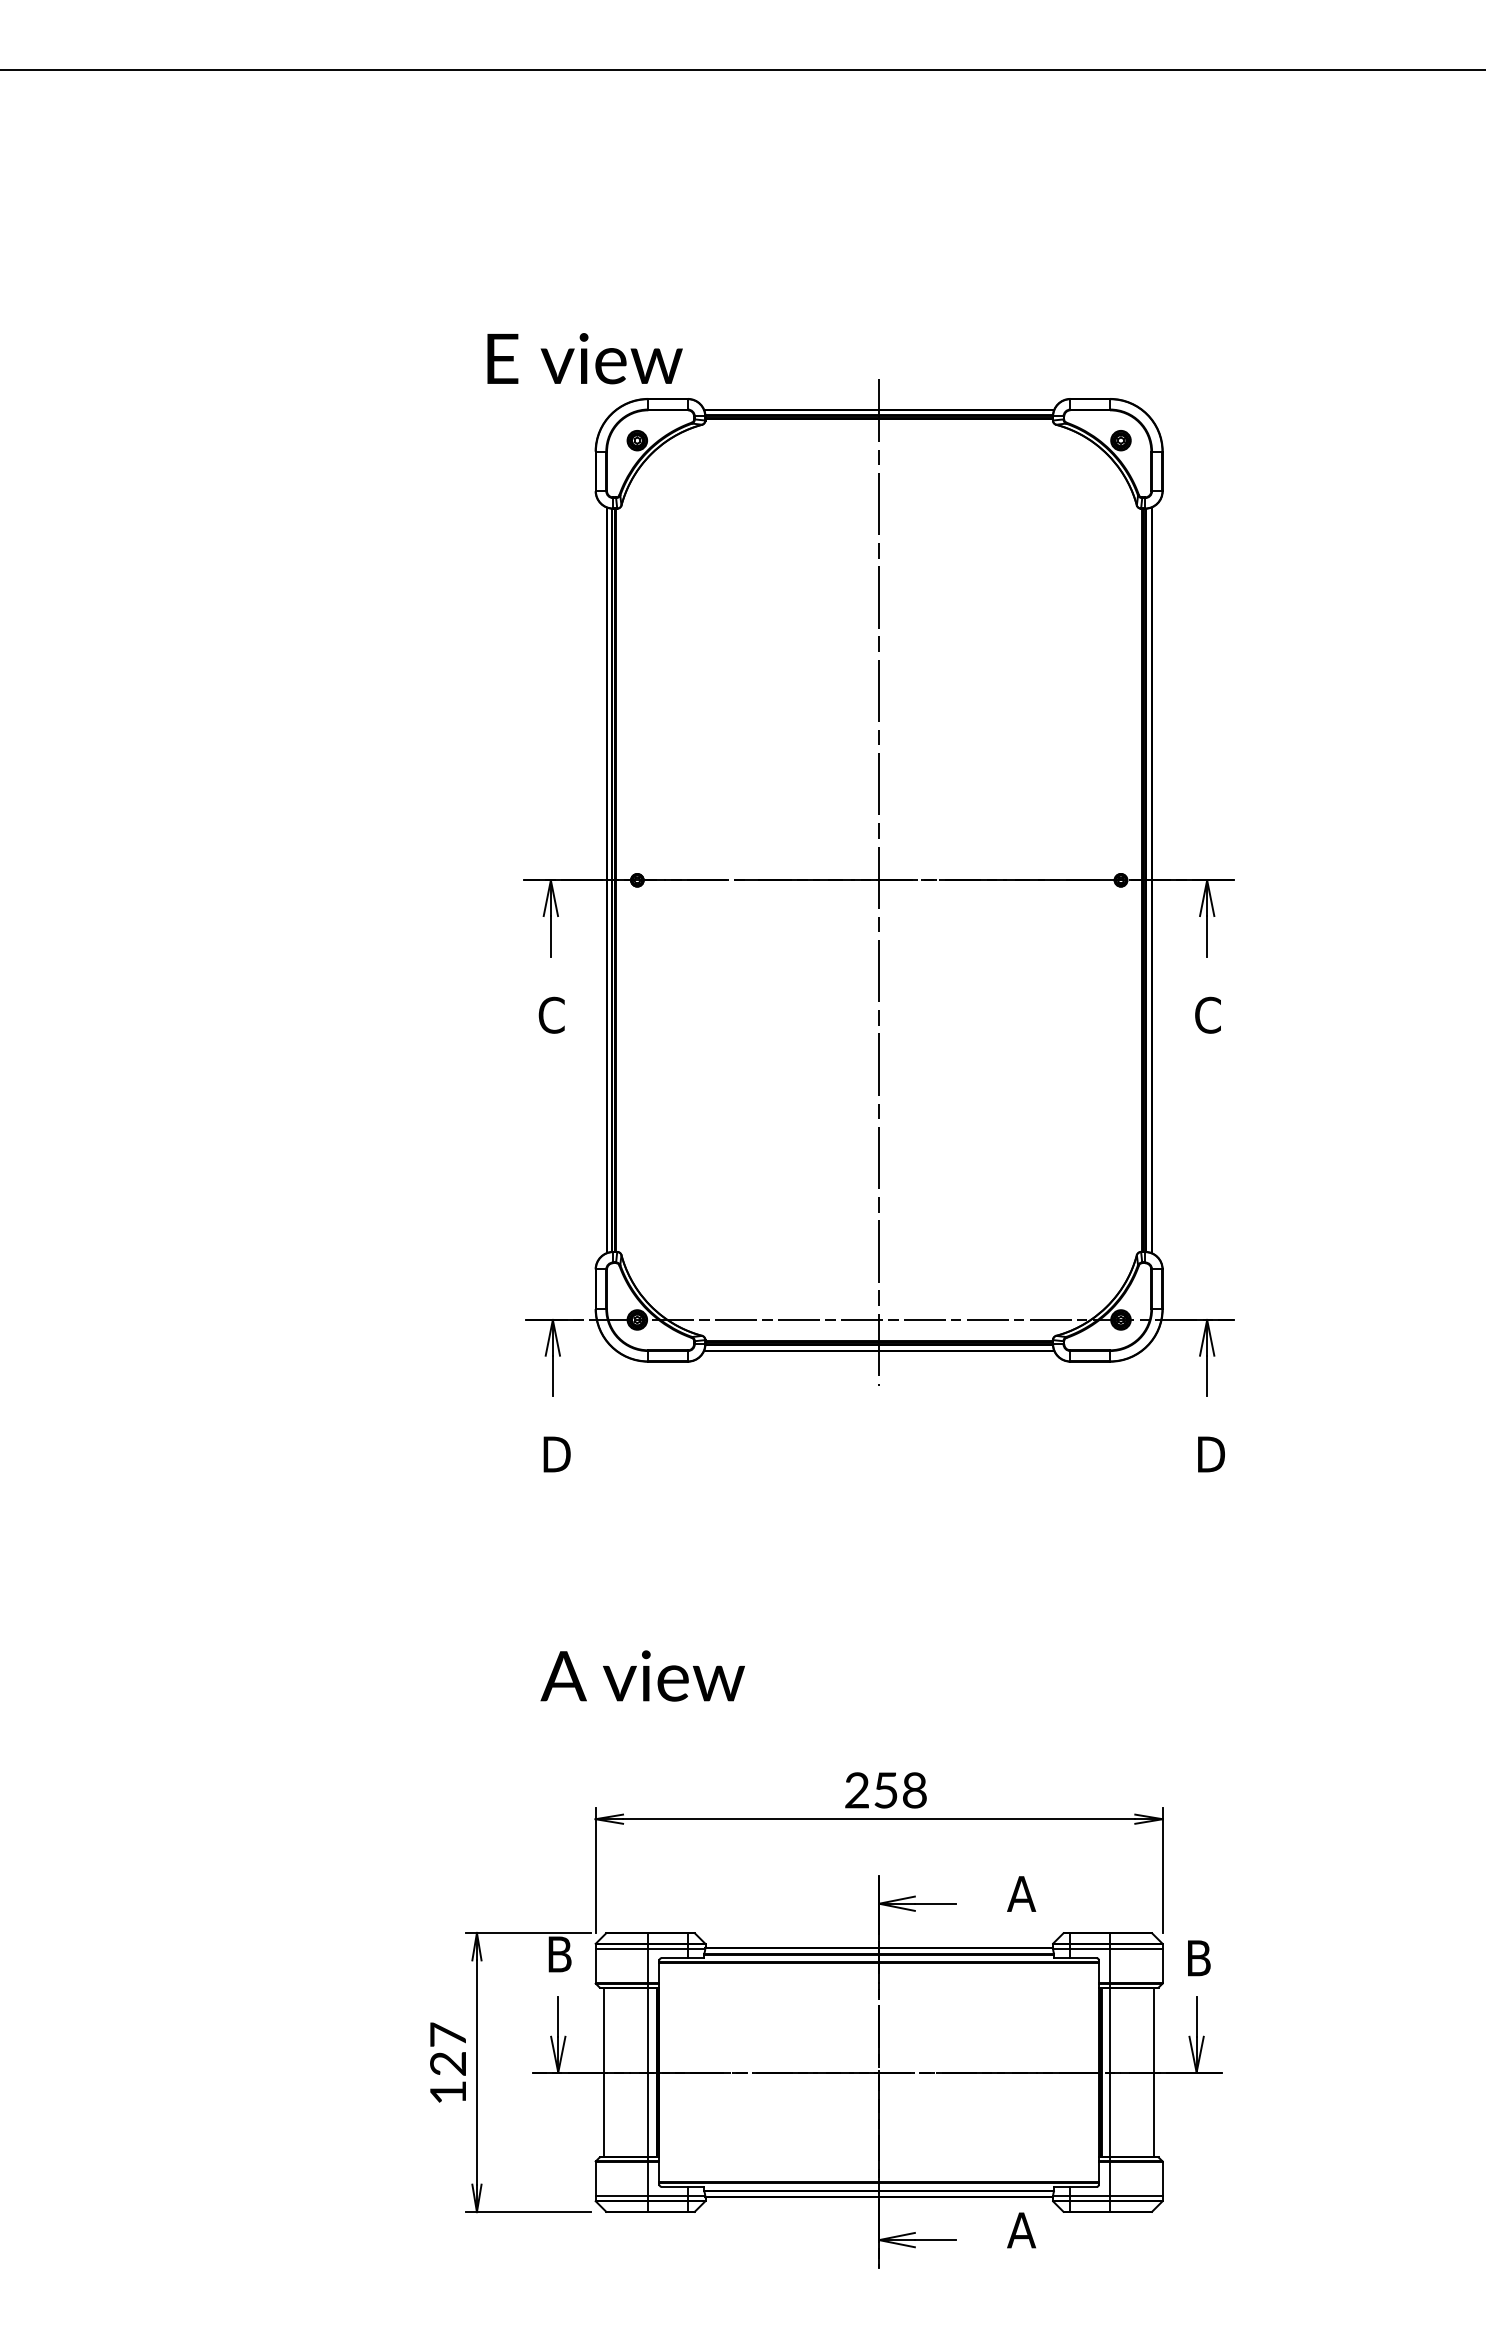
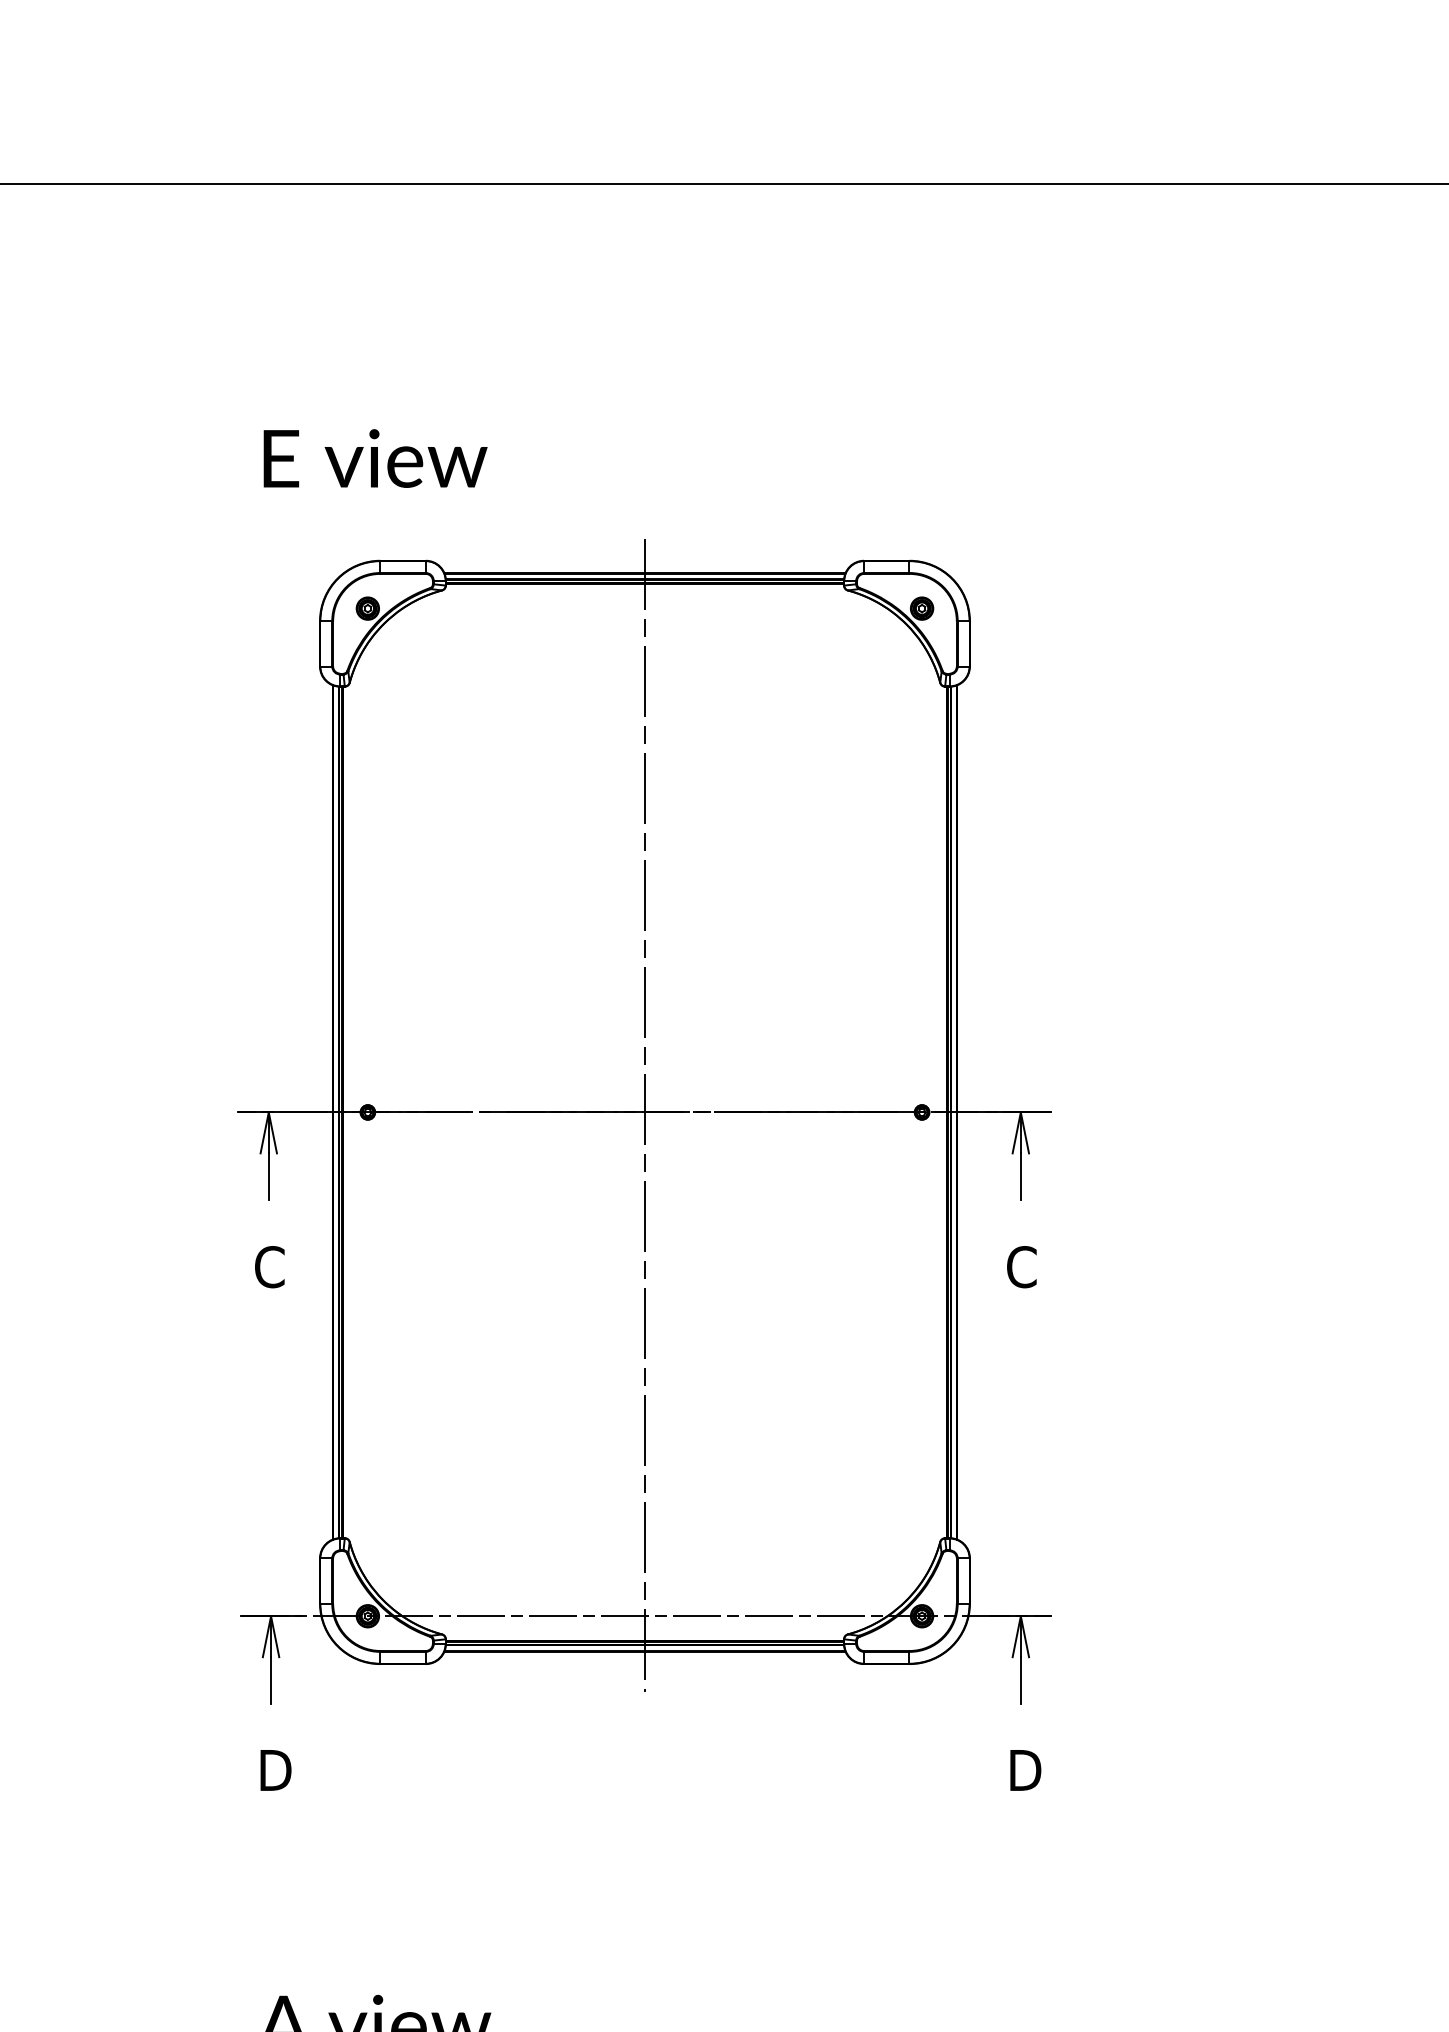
text: (584, 358) -> (374, 458), moved

